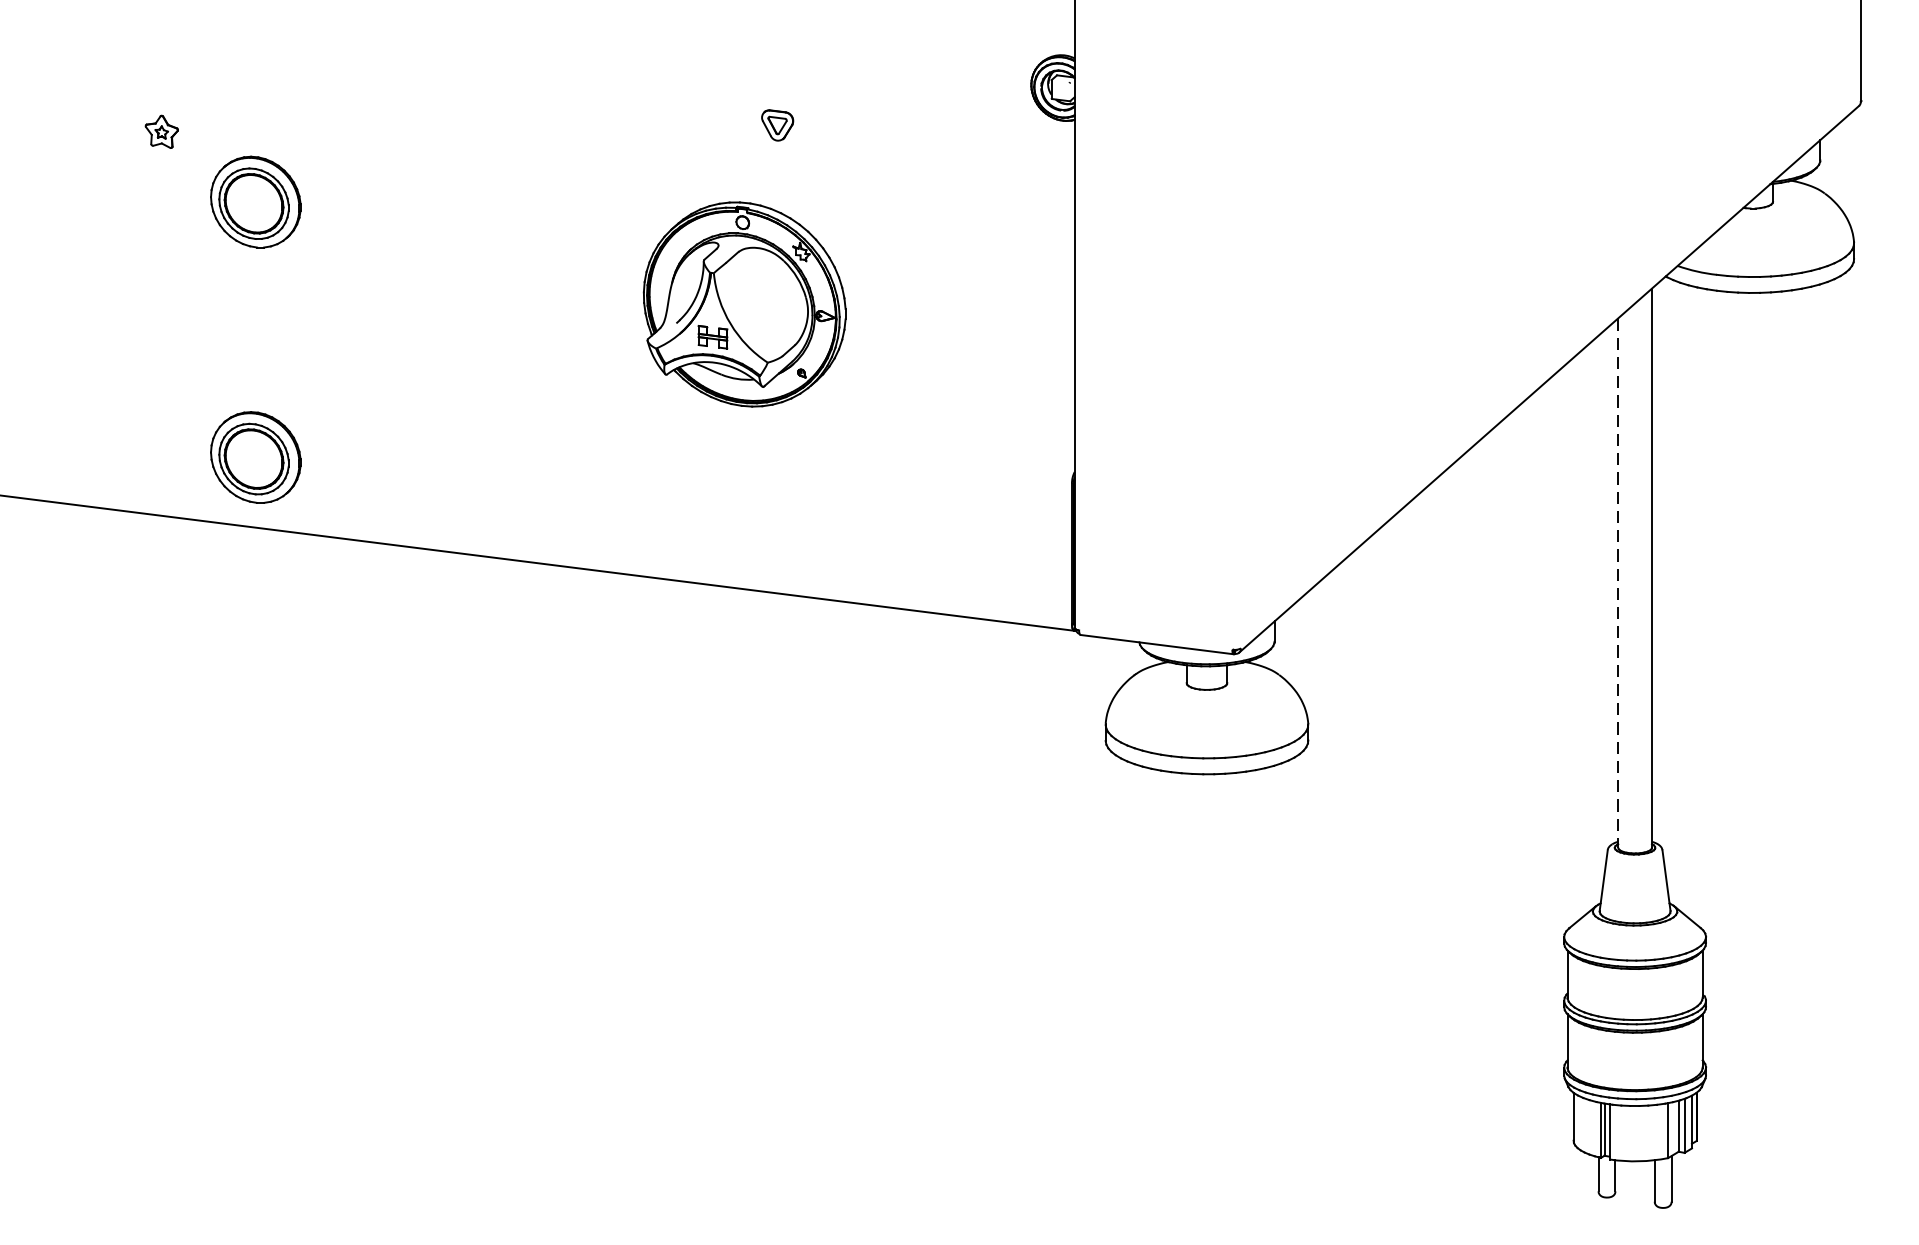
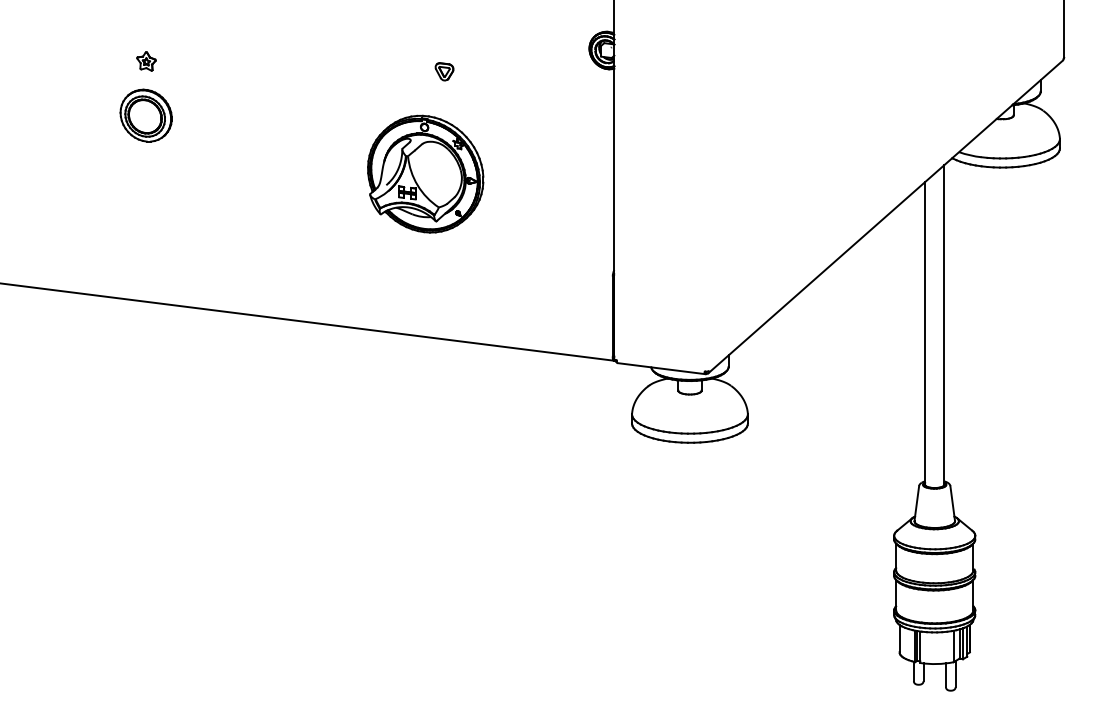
part: (161, 131) -> (146, 61), moved
part: (254, 457) -> (145, 261), removed
line: (1618, 583) -> (925, 333), dashed -> solid

